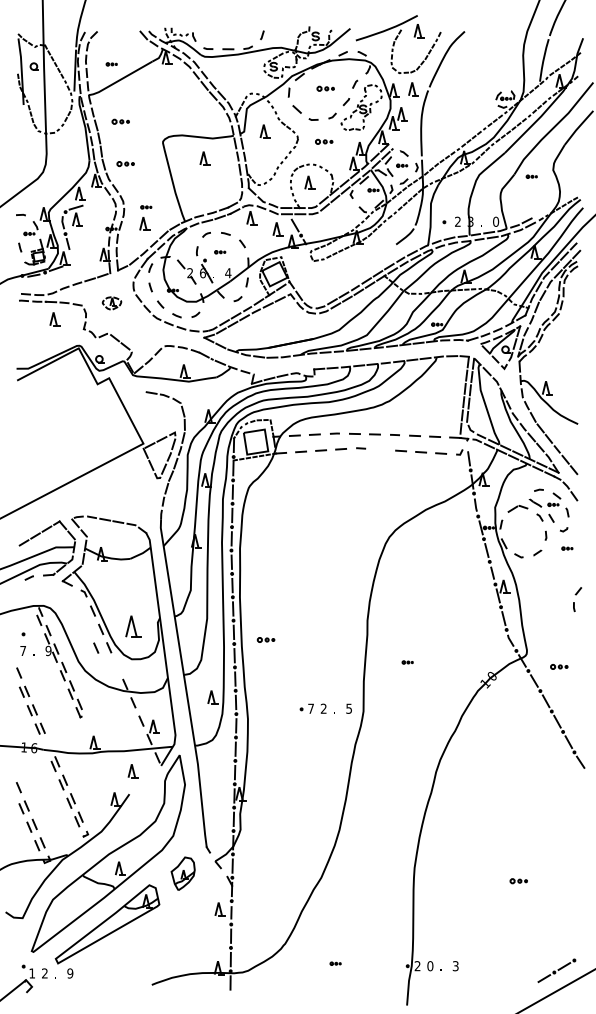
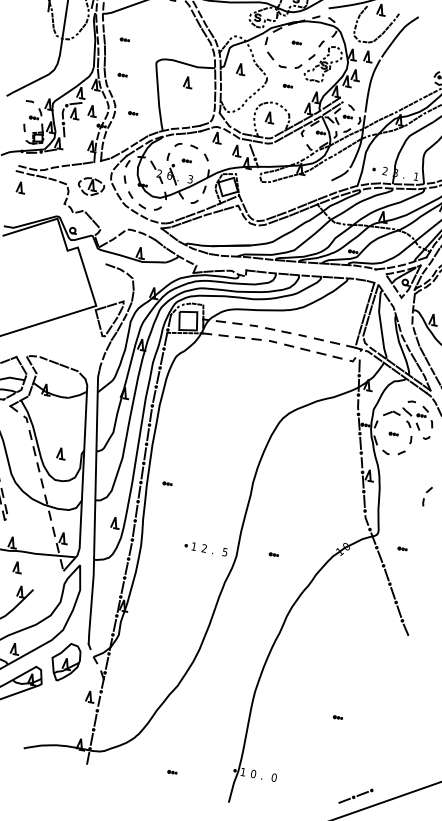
part: (325, 88) -> (296, 43), size x0.62
part: (120, 121) -> (124, 39), size x0.62
part: (324, 141) -> (288, 86), size x0.62
part: (125, 164) -> (122, 75), size x0.62
text: (496, 221) -> (416, 176), 0 -> 1
part: (144, 223) -> (92, 110), moved
text: (228, 273) -> (190, 179), 4 -> 3
part: (111, 303) -> (90, 186), size x1.67
part: (54, 319) -> (20, 187), moved
line: (380, 449) -> (288, 345), added
part: (567, 548) -> (393, 434), moved
part: (133, 626) -> (61, 453), size x0.62
part: (266, 639) -> (167, 483), size x0.62
line: (96, 647) -> (42, 482), moved
part: (407, 662) -> (273, 554), moved
part: (559, 667) -> (402, 549), size x0.62
text: (310, 708) -> (193, 546), 7 -> 1
part: (132, 771) -> (17, 567), moved
part: (182, 873) -> (65, 662), size x1.43
part: (518, 881) -> (337, 717), size x0.62
part: (335, 963) -> (172, 772), moved
text: (417, 965) -> (243, 771), 2 -> 1
text: (455, 966) -> (274, 777), 3 -> 0

